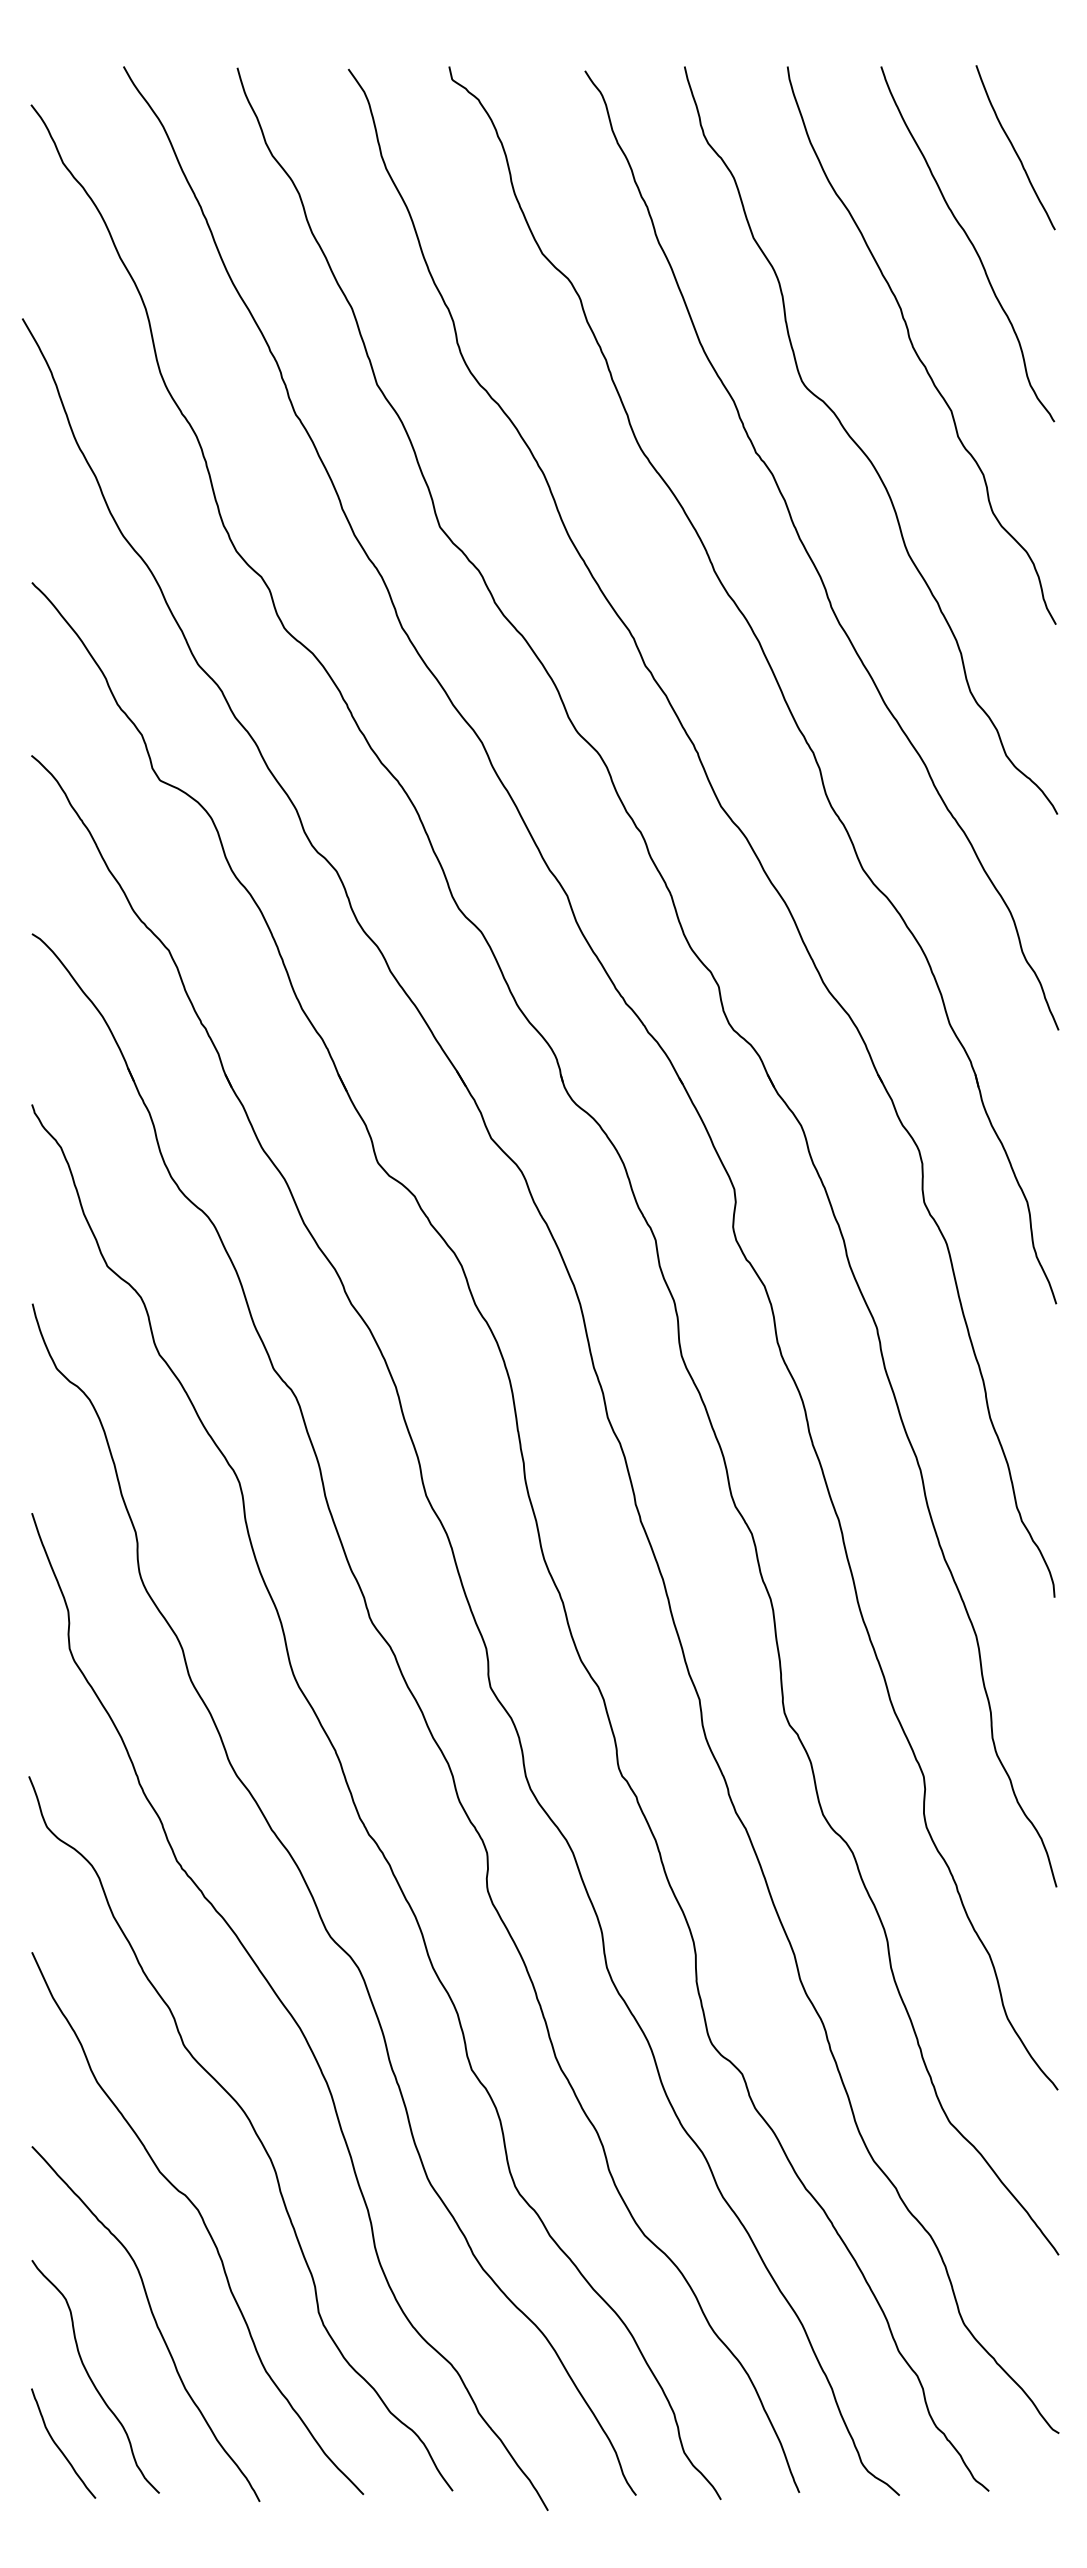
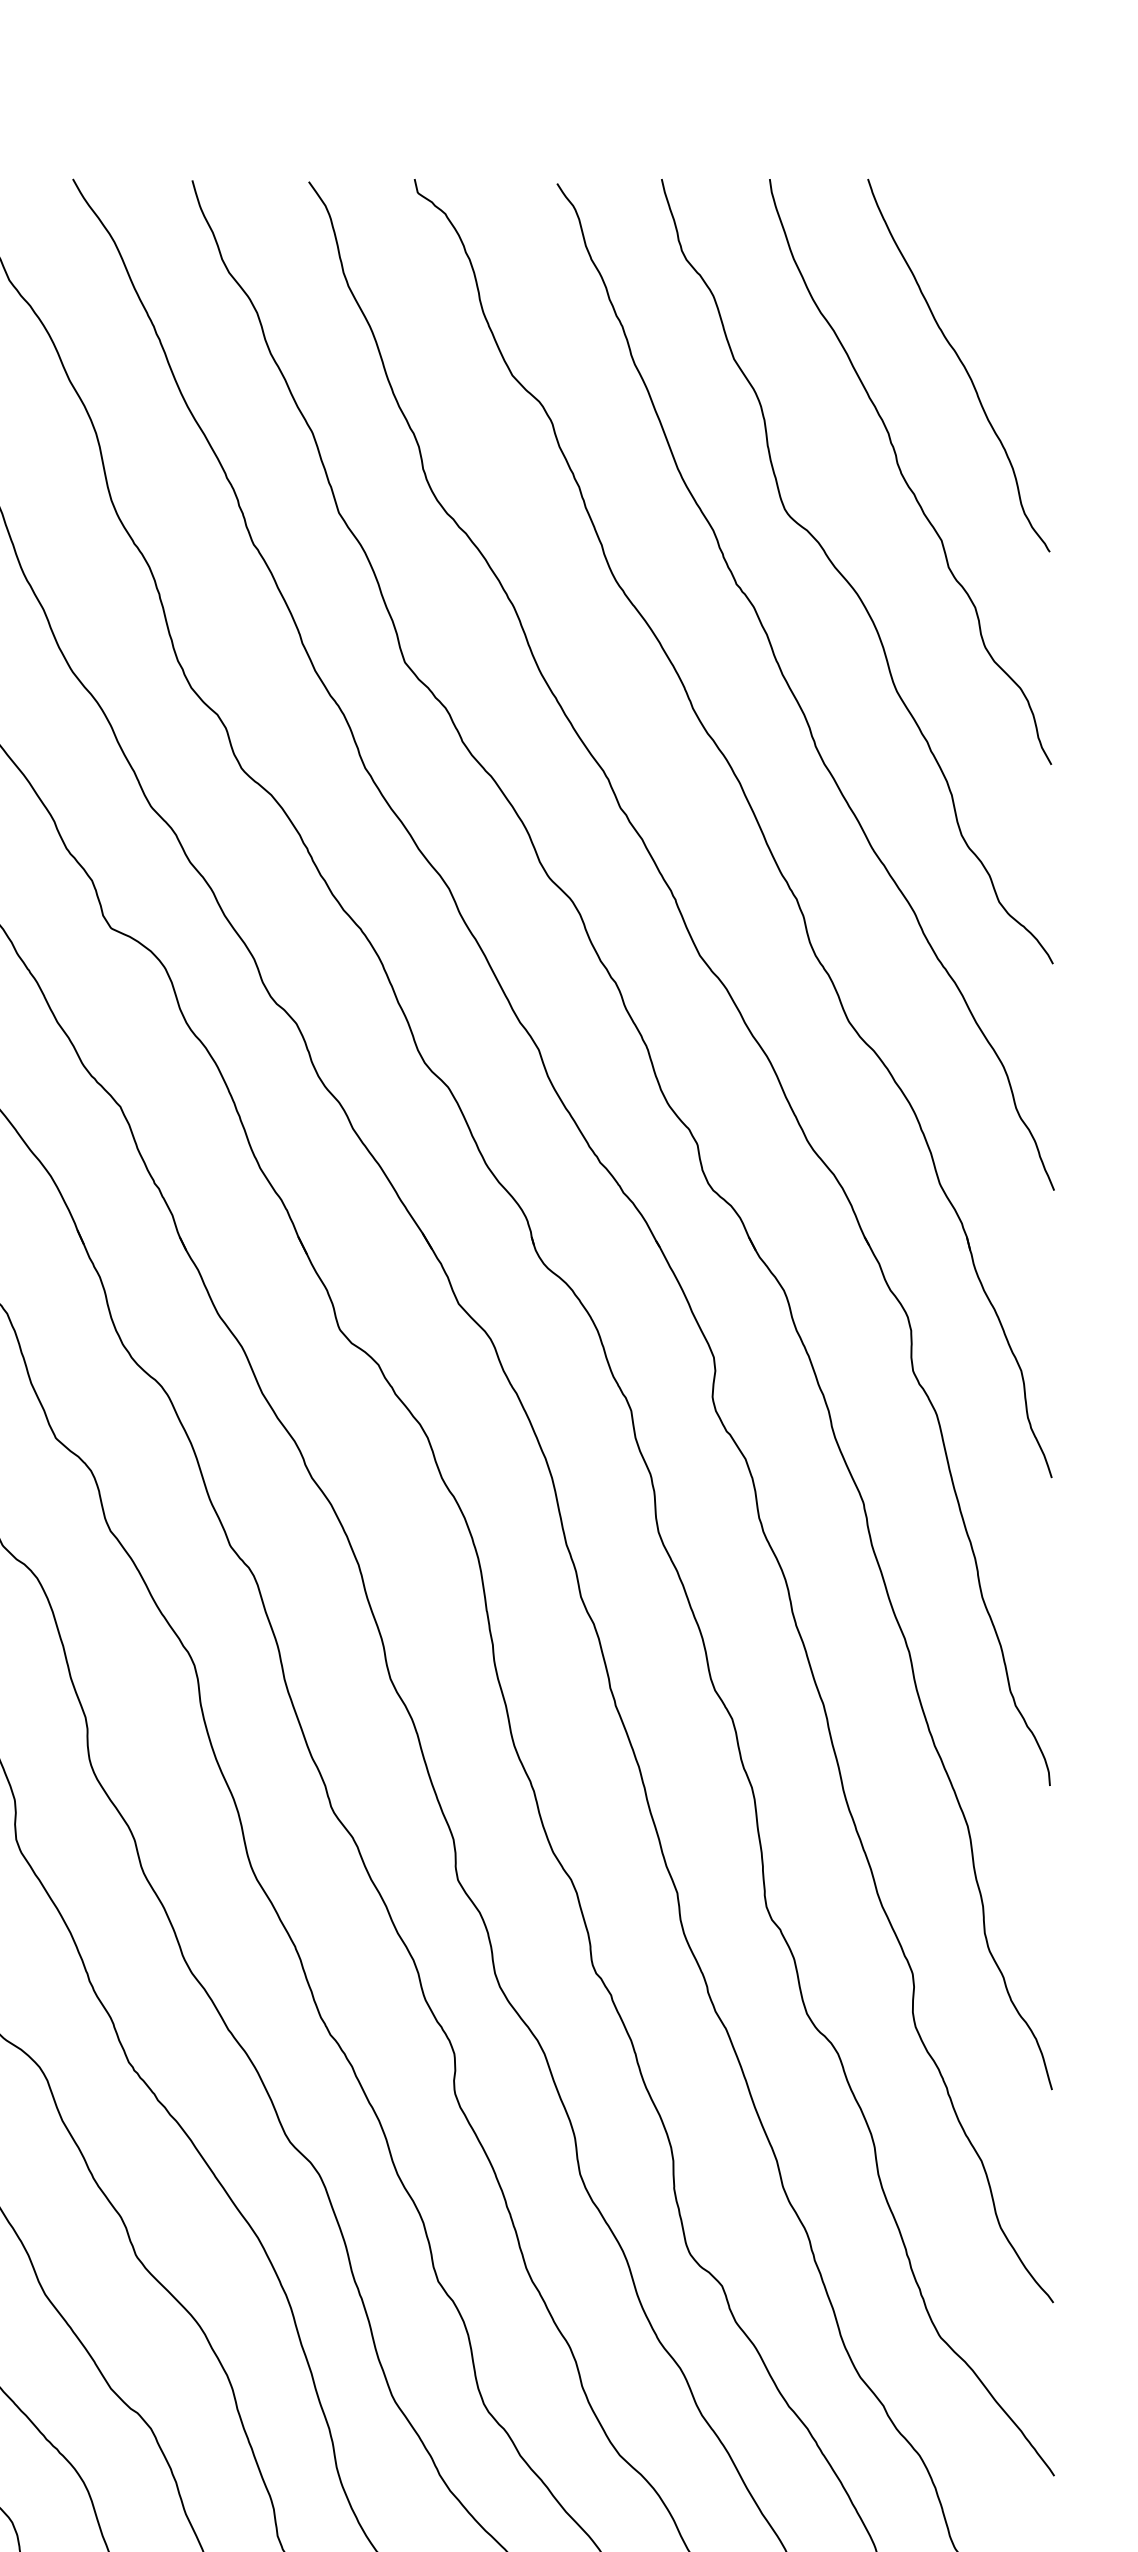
curve: (1014, 147) -> (1007, 264), removed

